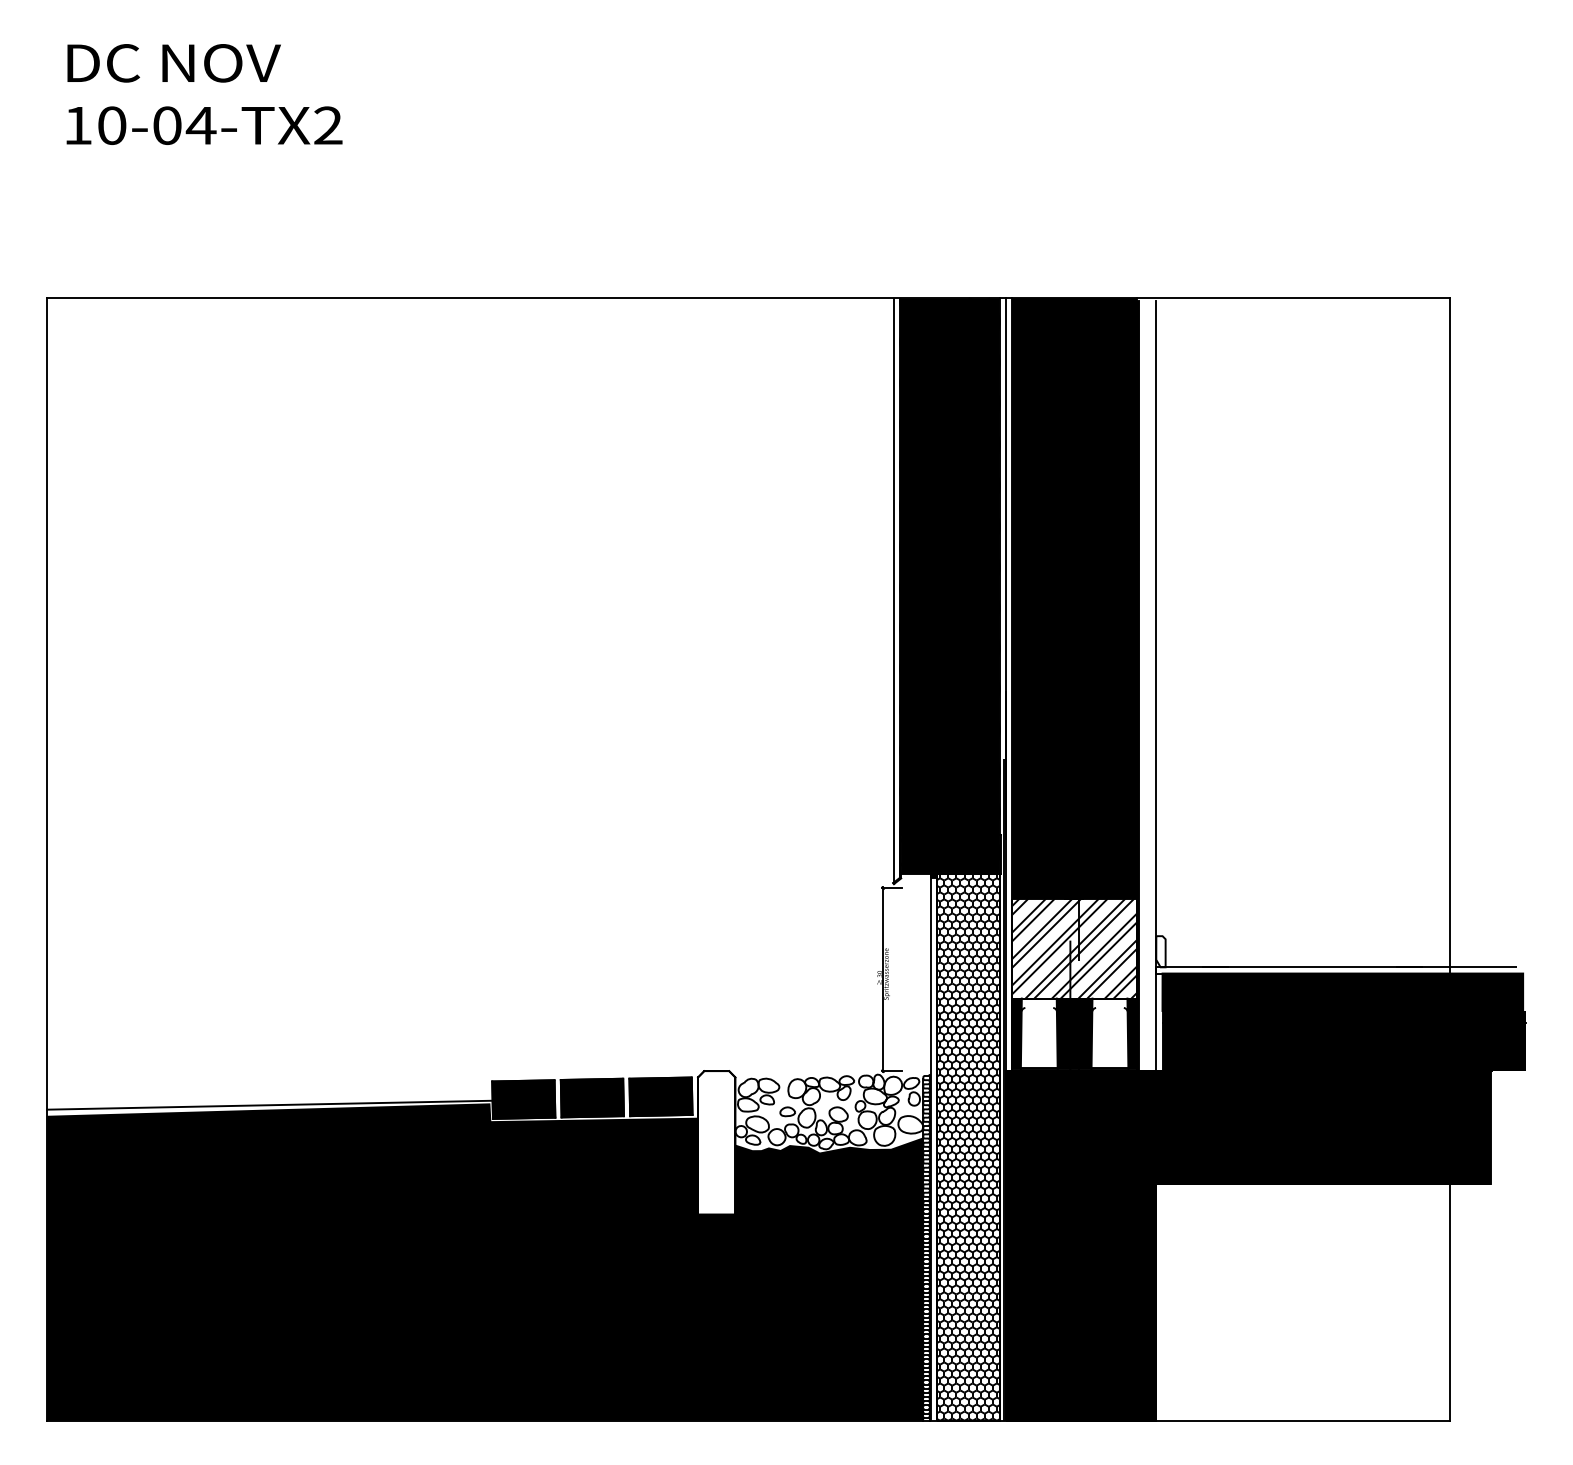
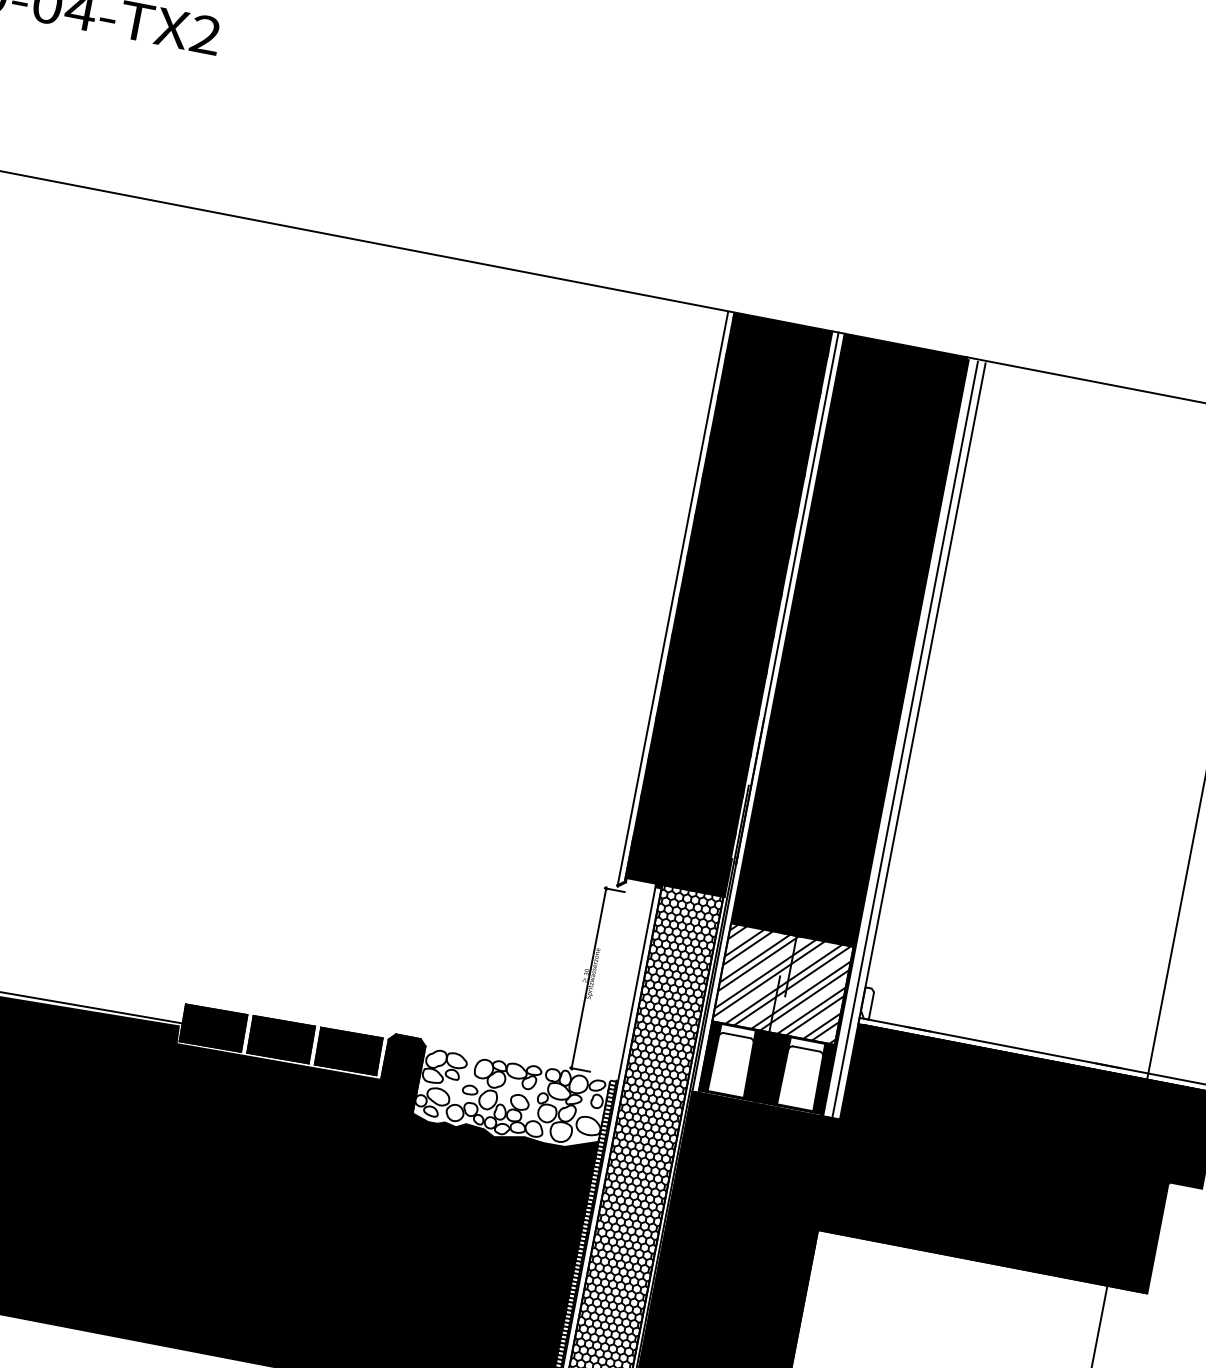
line: (1148, 685) -> (905, 739), added
line: (1039, 1007) -> (737, 1035), added
line: (1109, 1007) -> (806, 1048), added
fill: (1159, 1022) -> (852, 1072), added
fill: (716, 1142) -> (394, 1106), added

